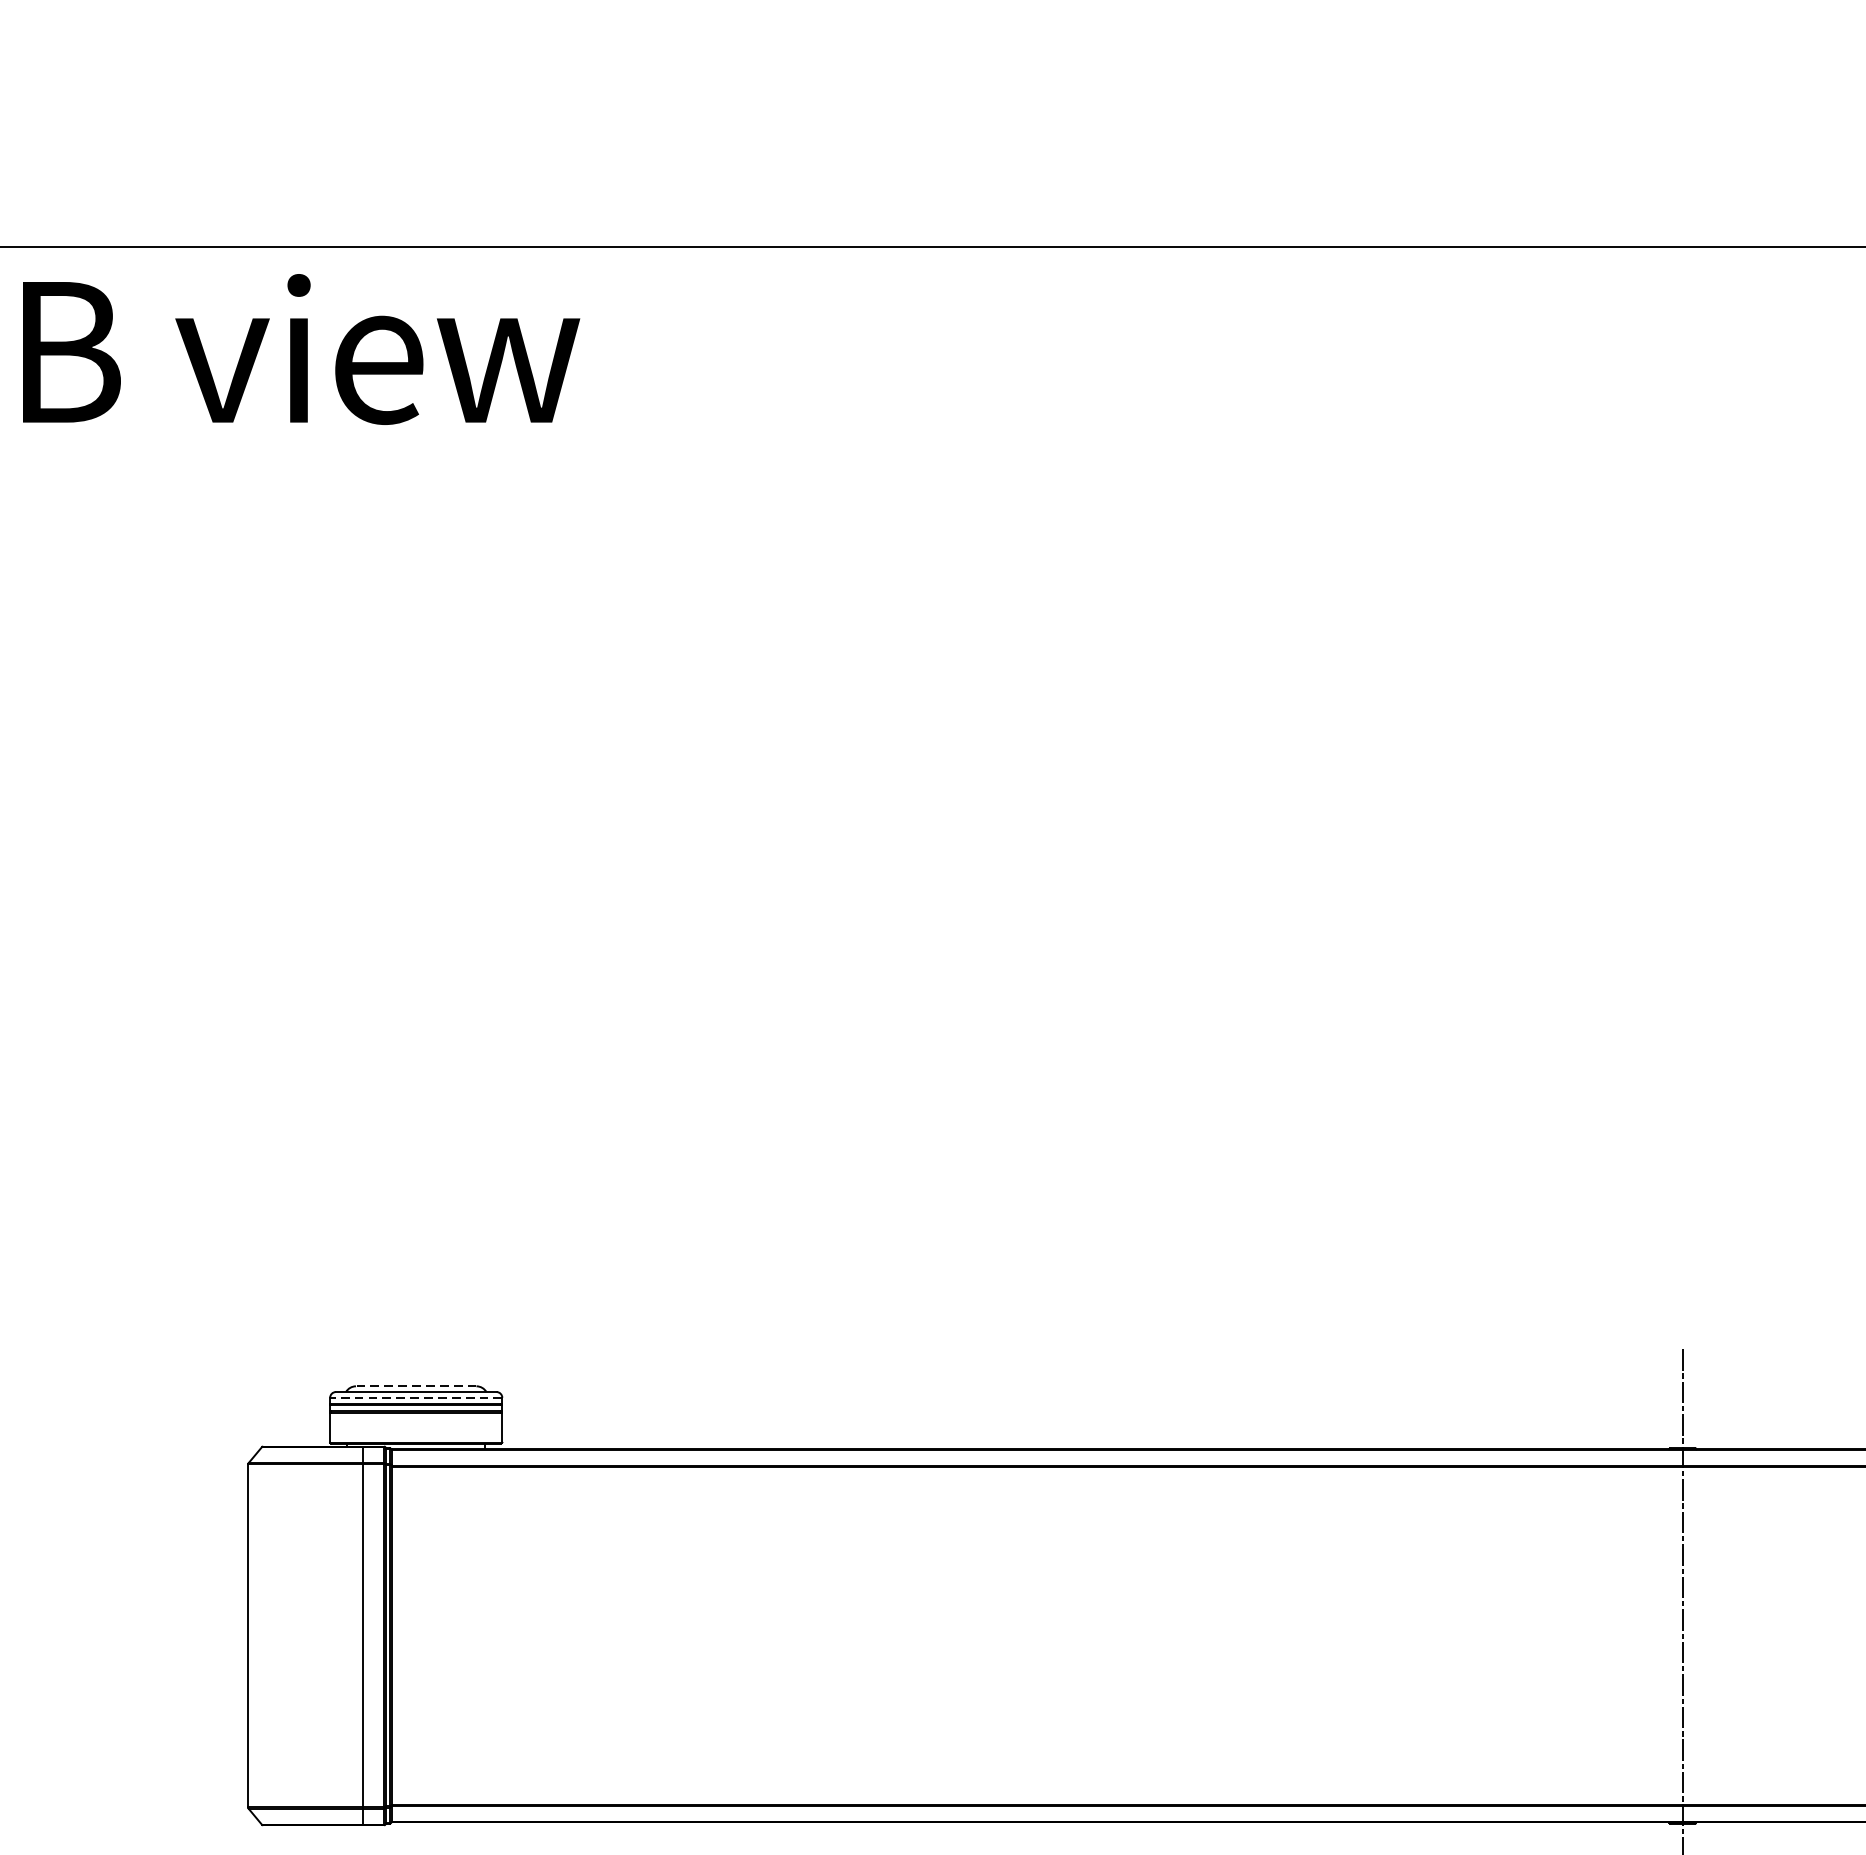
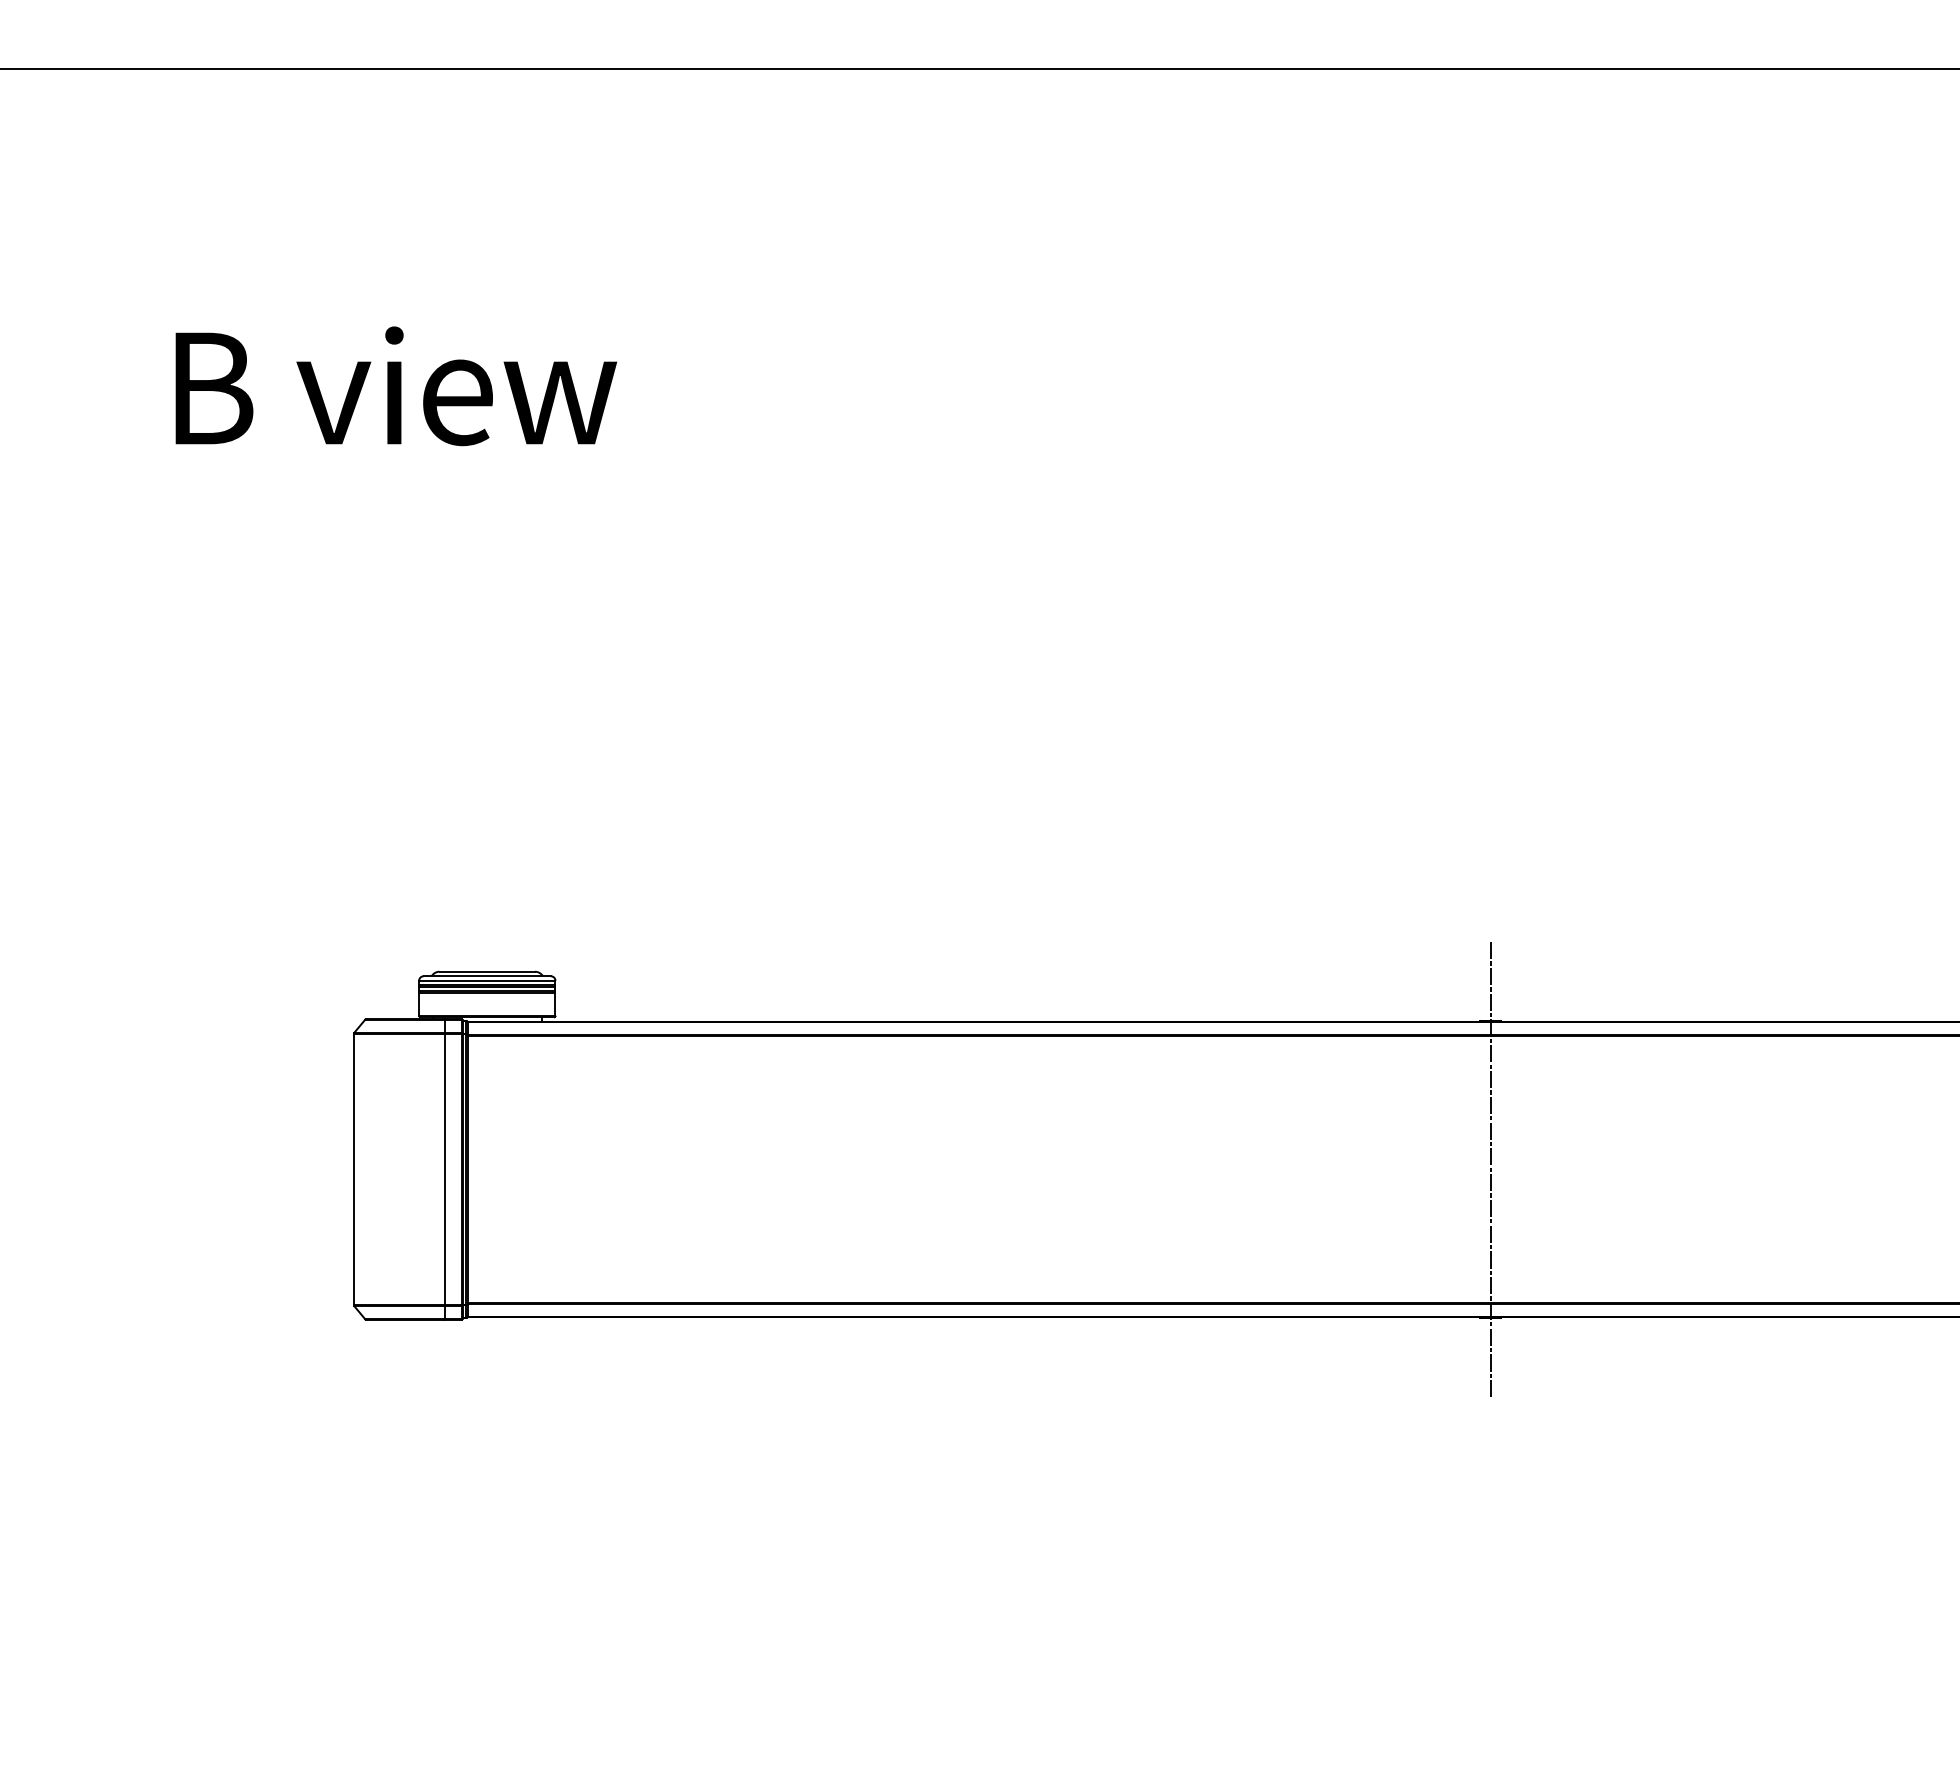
text: (301, 349) -> (396, 386), moved
line: (416, 1386) -> (487, 971), dashed -> solid
line: (415, 1397) -> (486, 980), dashed -> solid

